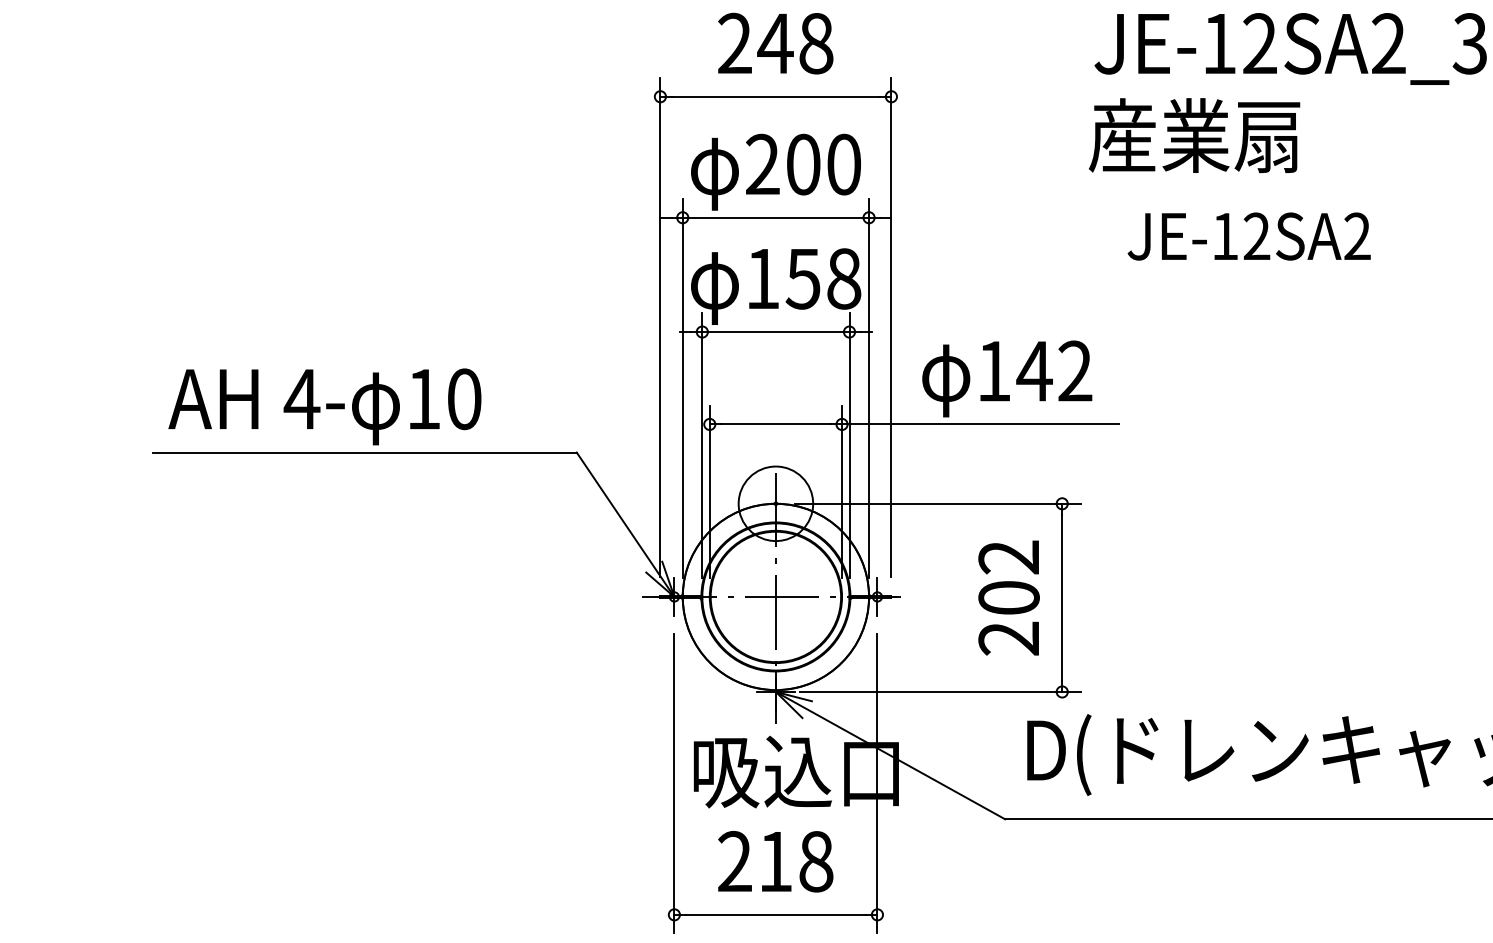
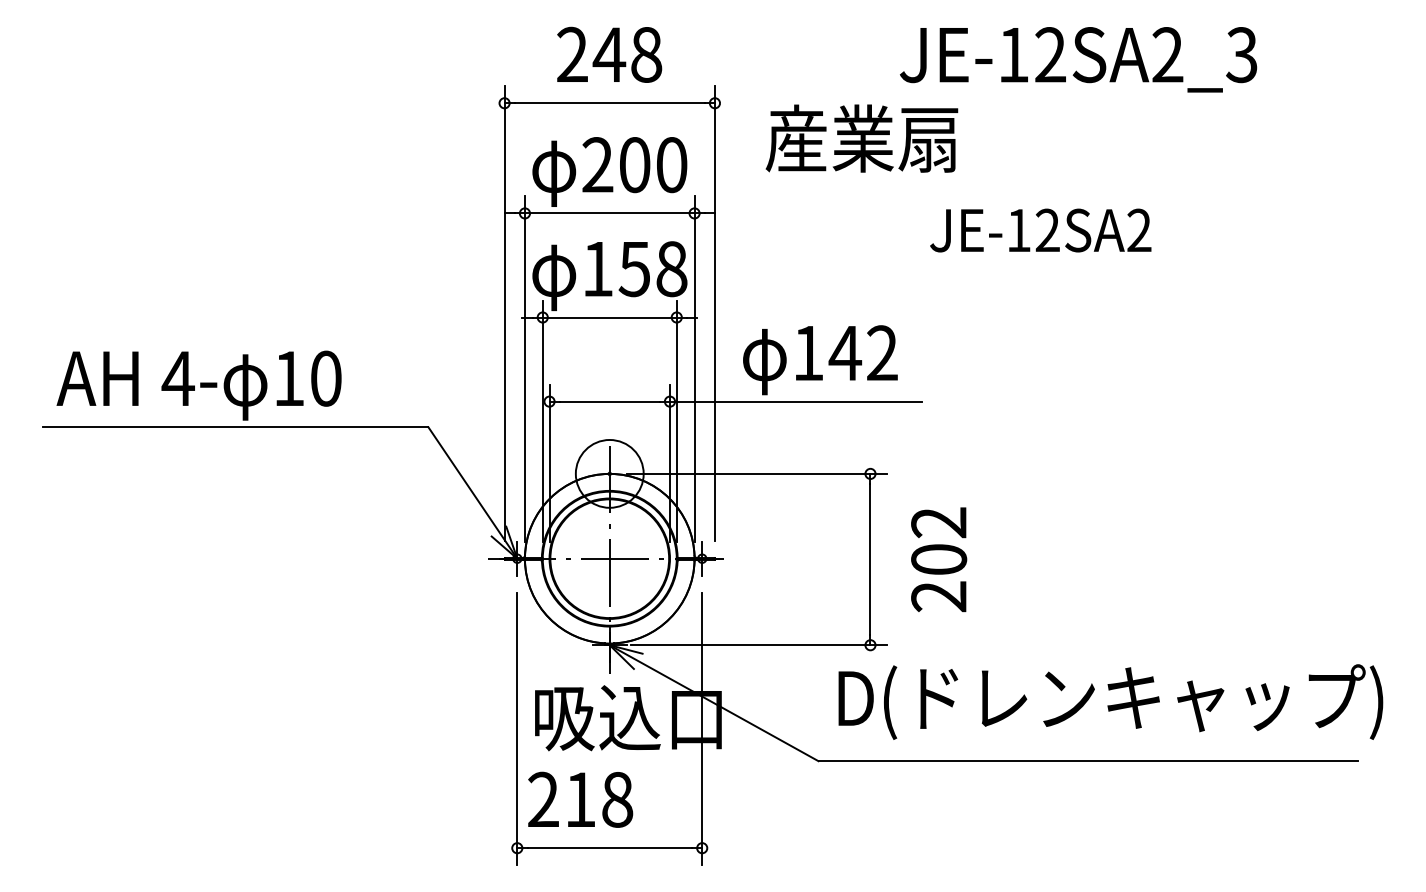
text: (1194, 135) -> (861, 138), moved
text: (1009, 597) -> (939, 559), moved
text: (775, 861) -> (580, 799), moved

